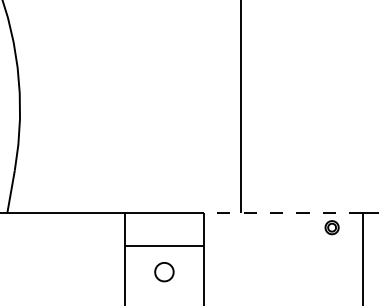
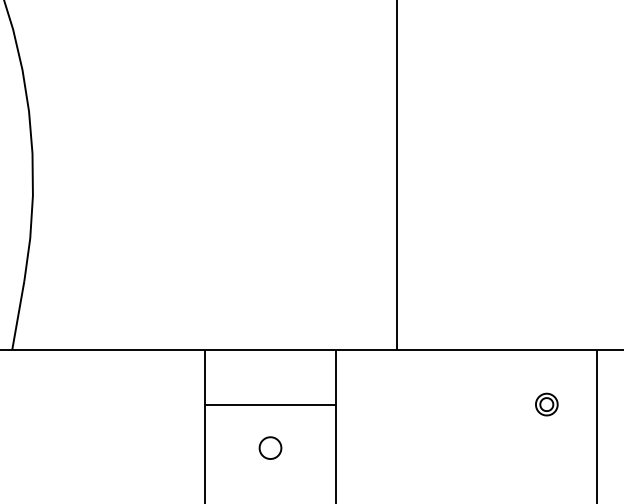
line: (282, 212) -> (465, 349), dashed -> solid
part: (331, 227) -> (545, 404), moved
part: (163, 271) -> (269, 447), size x0.71

